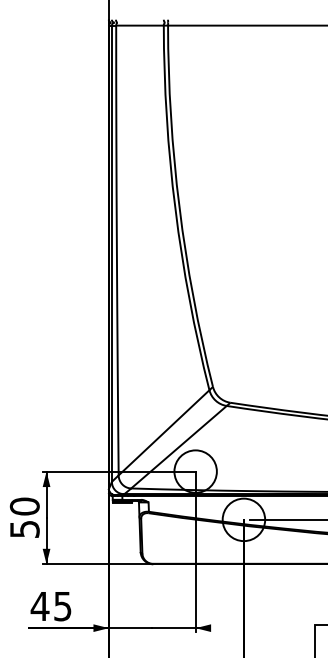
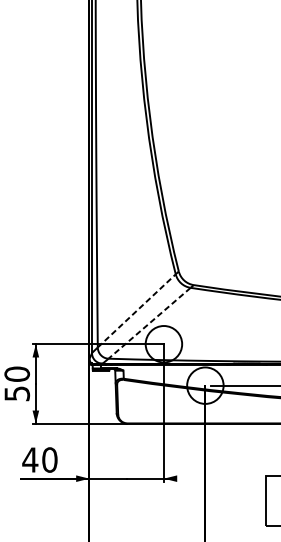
line: (164, 432) -> (137, 310), solid -> dashed
line: (178, 447) -> (149, 323), solid -> dashed
text: (62, 606) -> (49, 460), 45 -> 40

